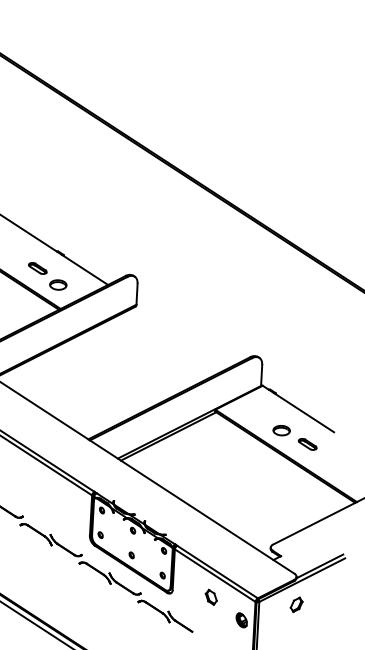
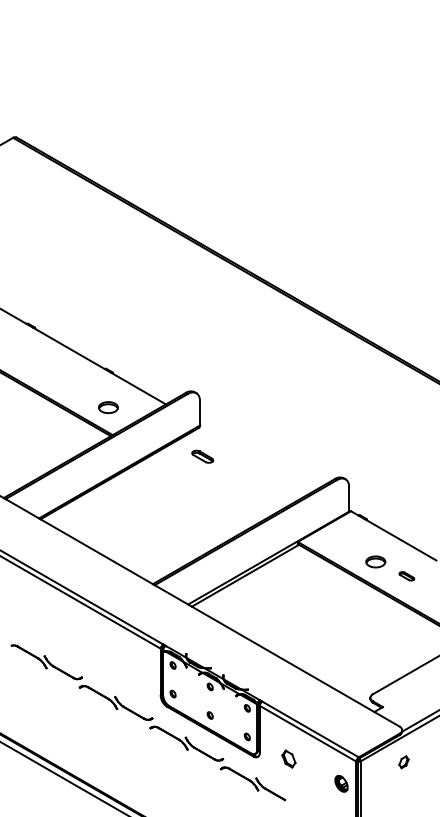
part: (37, 268) -> (202, 456), moved
part: (307, 444) -> (406, 576), size x0.7
part: (211, 596) -> (288, 758), moved
part: (296, 604) -> (403, 761), size x0.7

